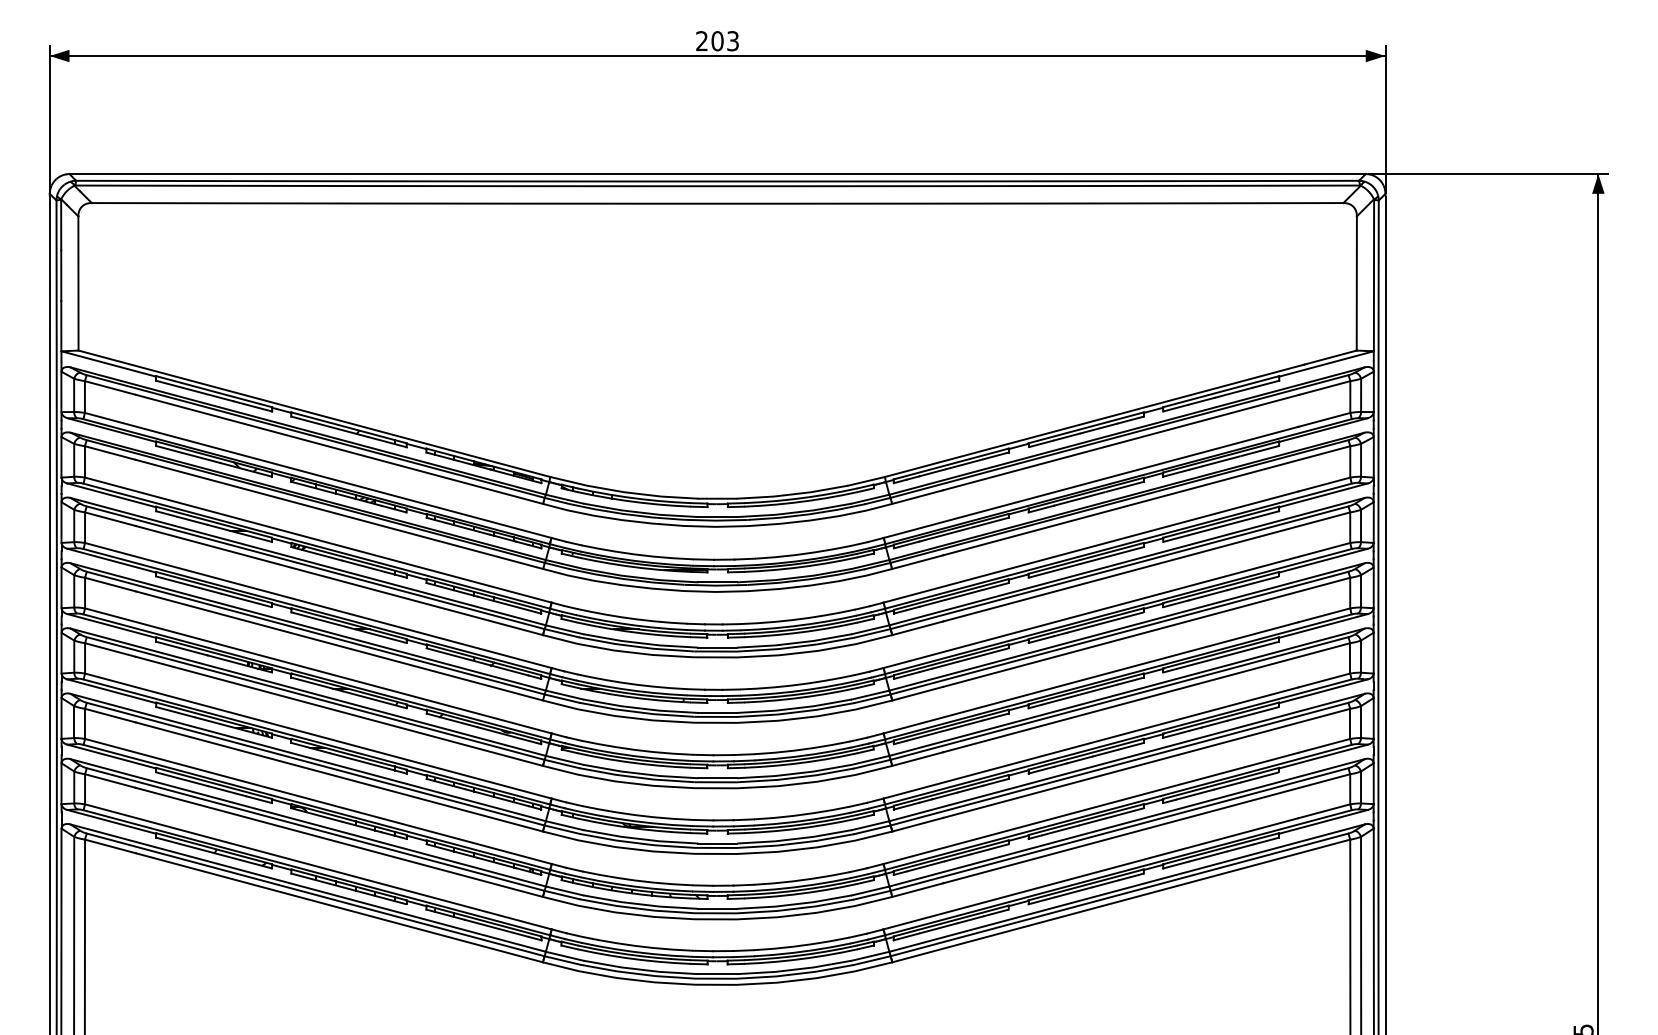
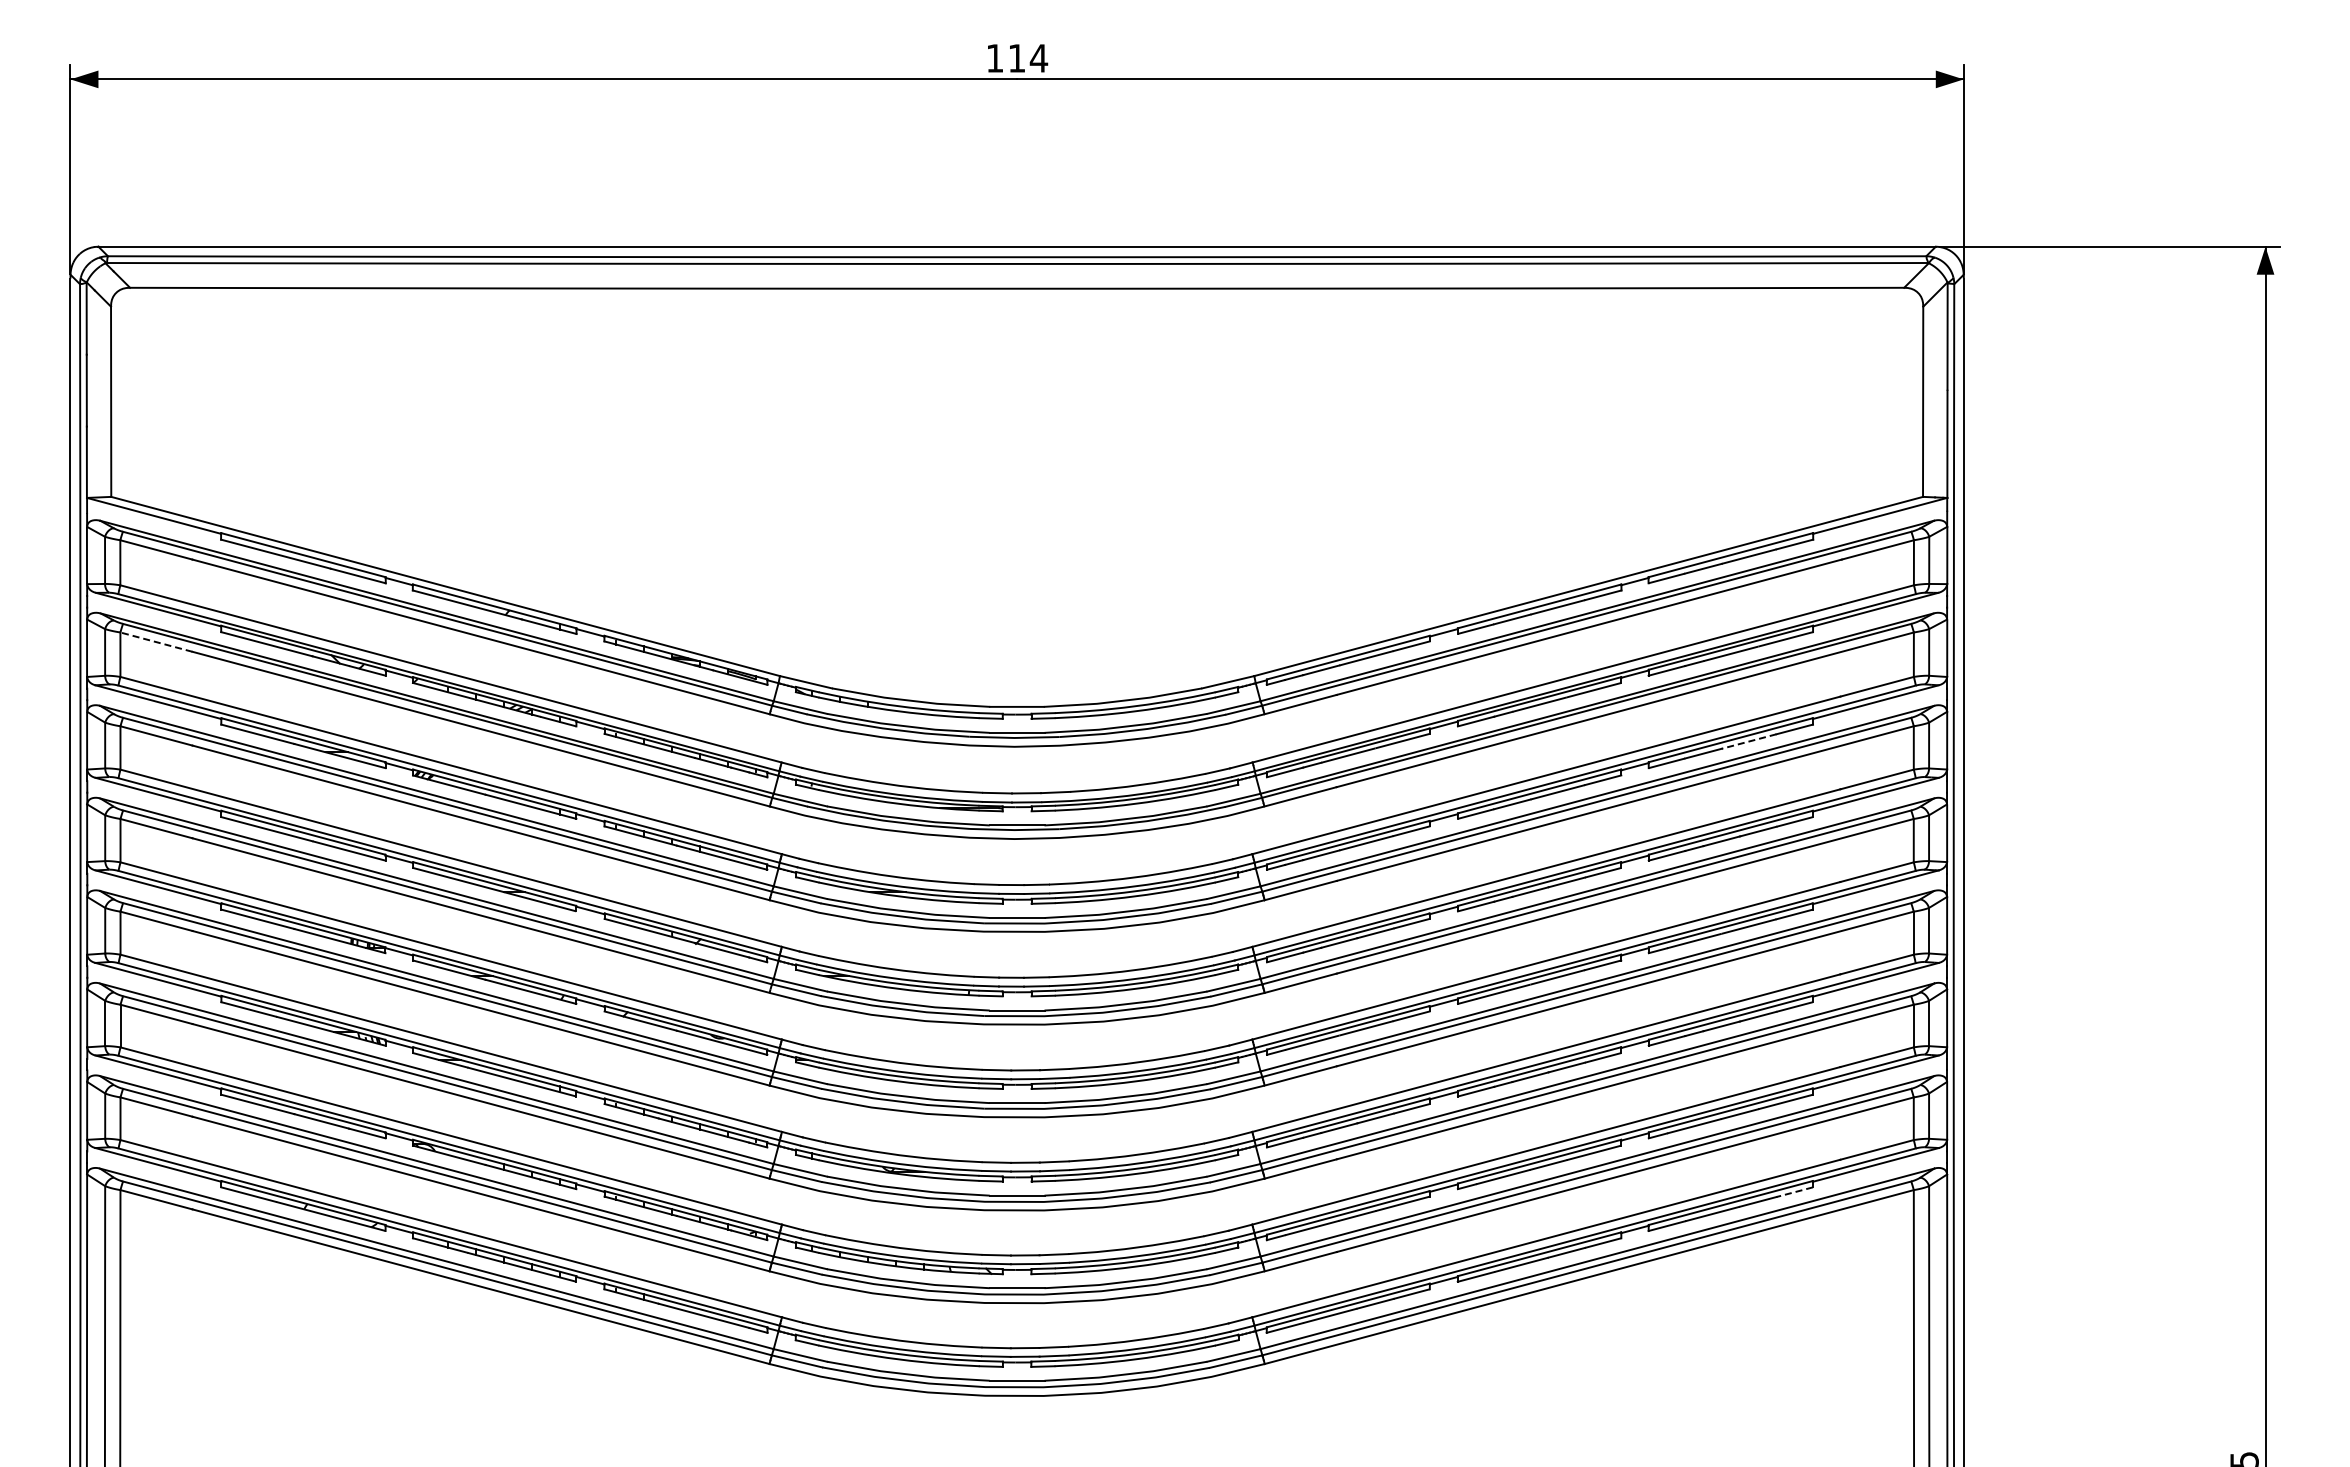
text: (717, 41) -> (1017, 58), 203 -> 114
line: (109, 453) -> (155, 642), solid -> dashed
line: (1234, 523) -> (1749, 741), solid -> dashed
line: (1266, 841) -> (1794, 1192), solid -> dashed

